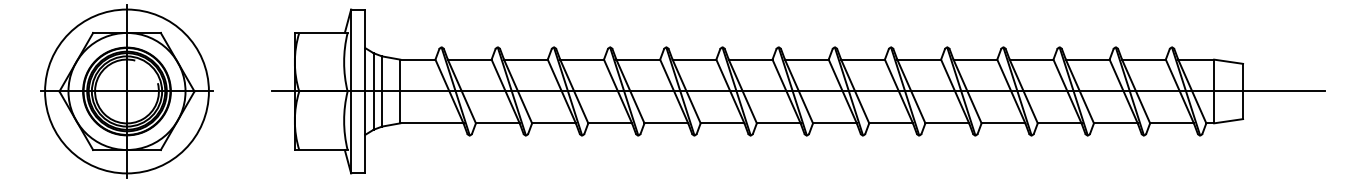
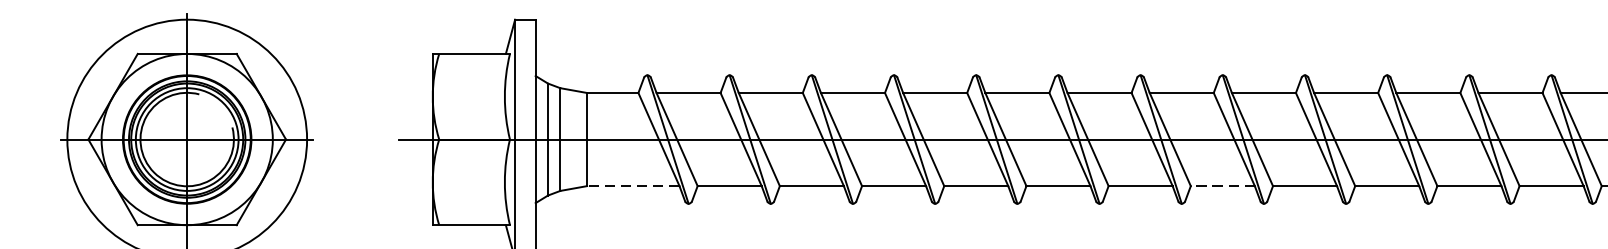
line: (431, 123) -> (632, 186), solid -> dashed
line: (834, 123) -> (1222, 186), solid -> dashed

